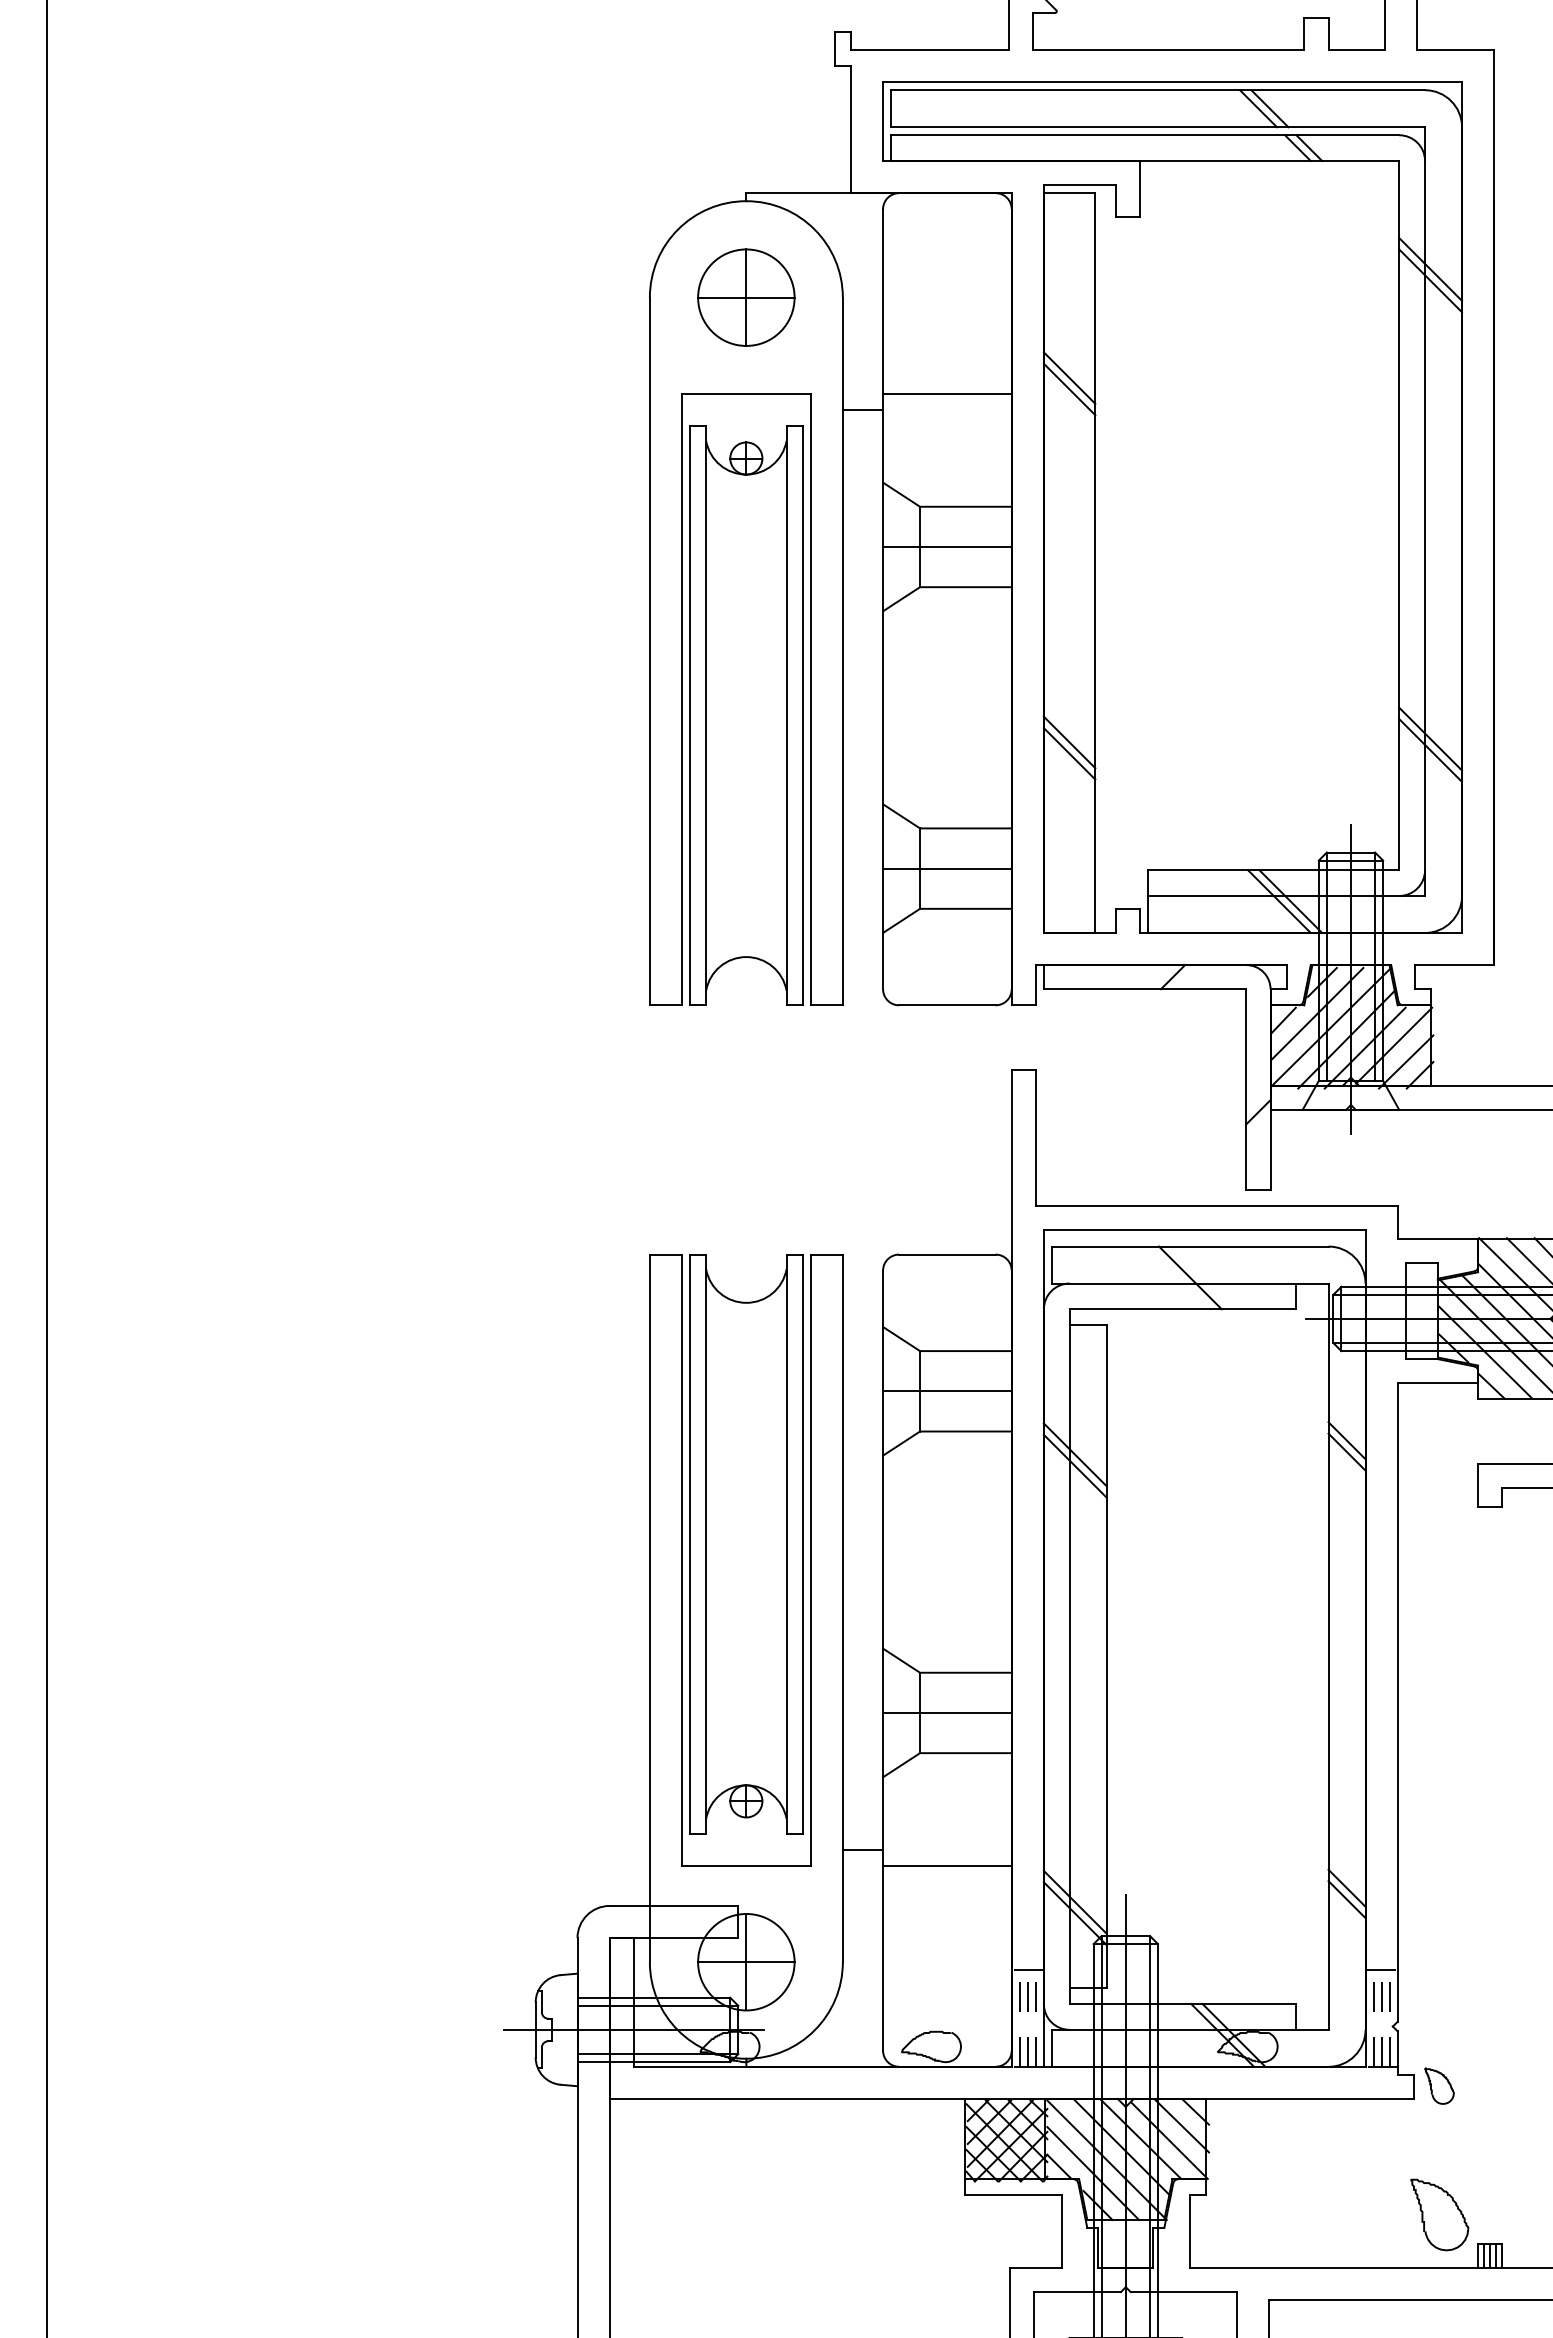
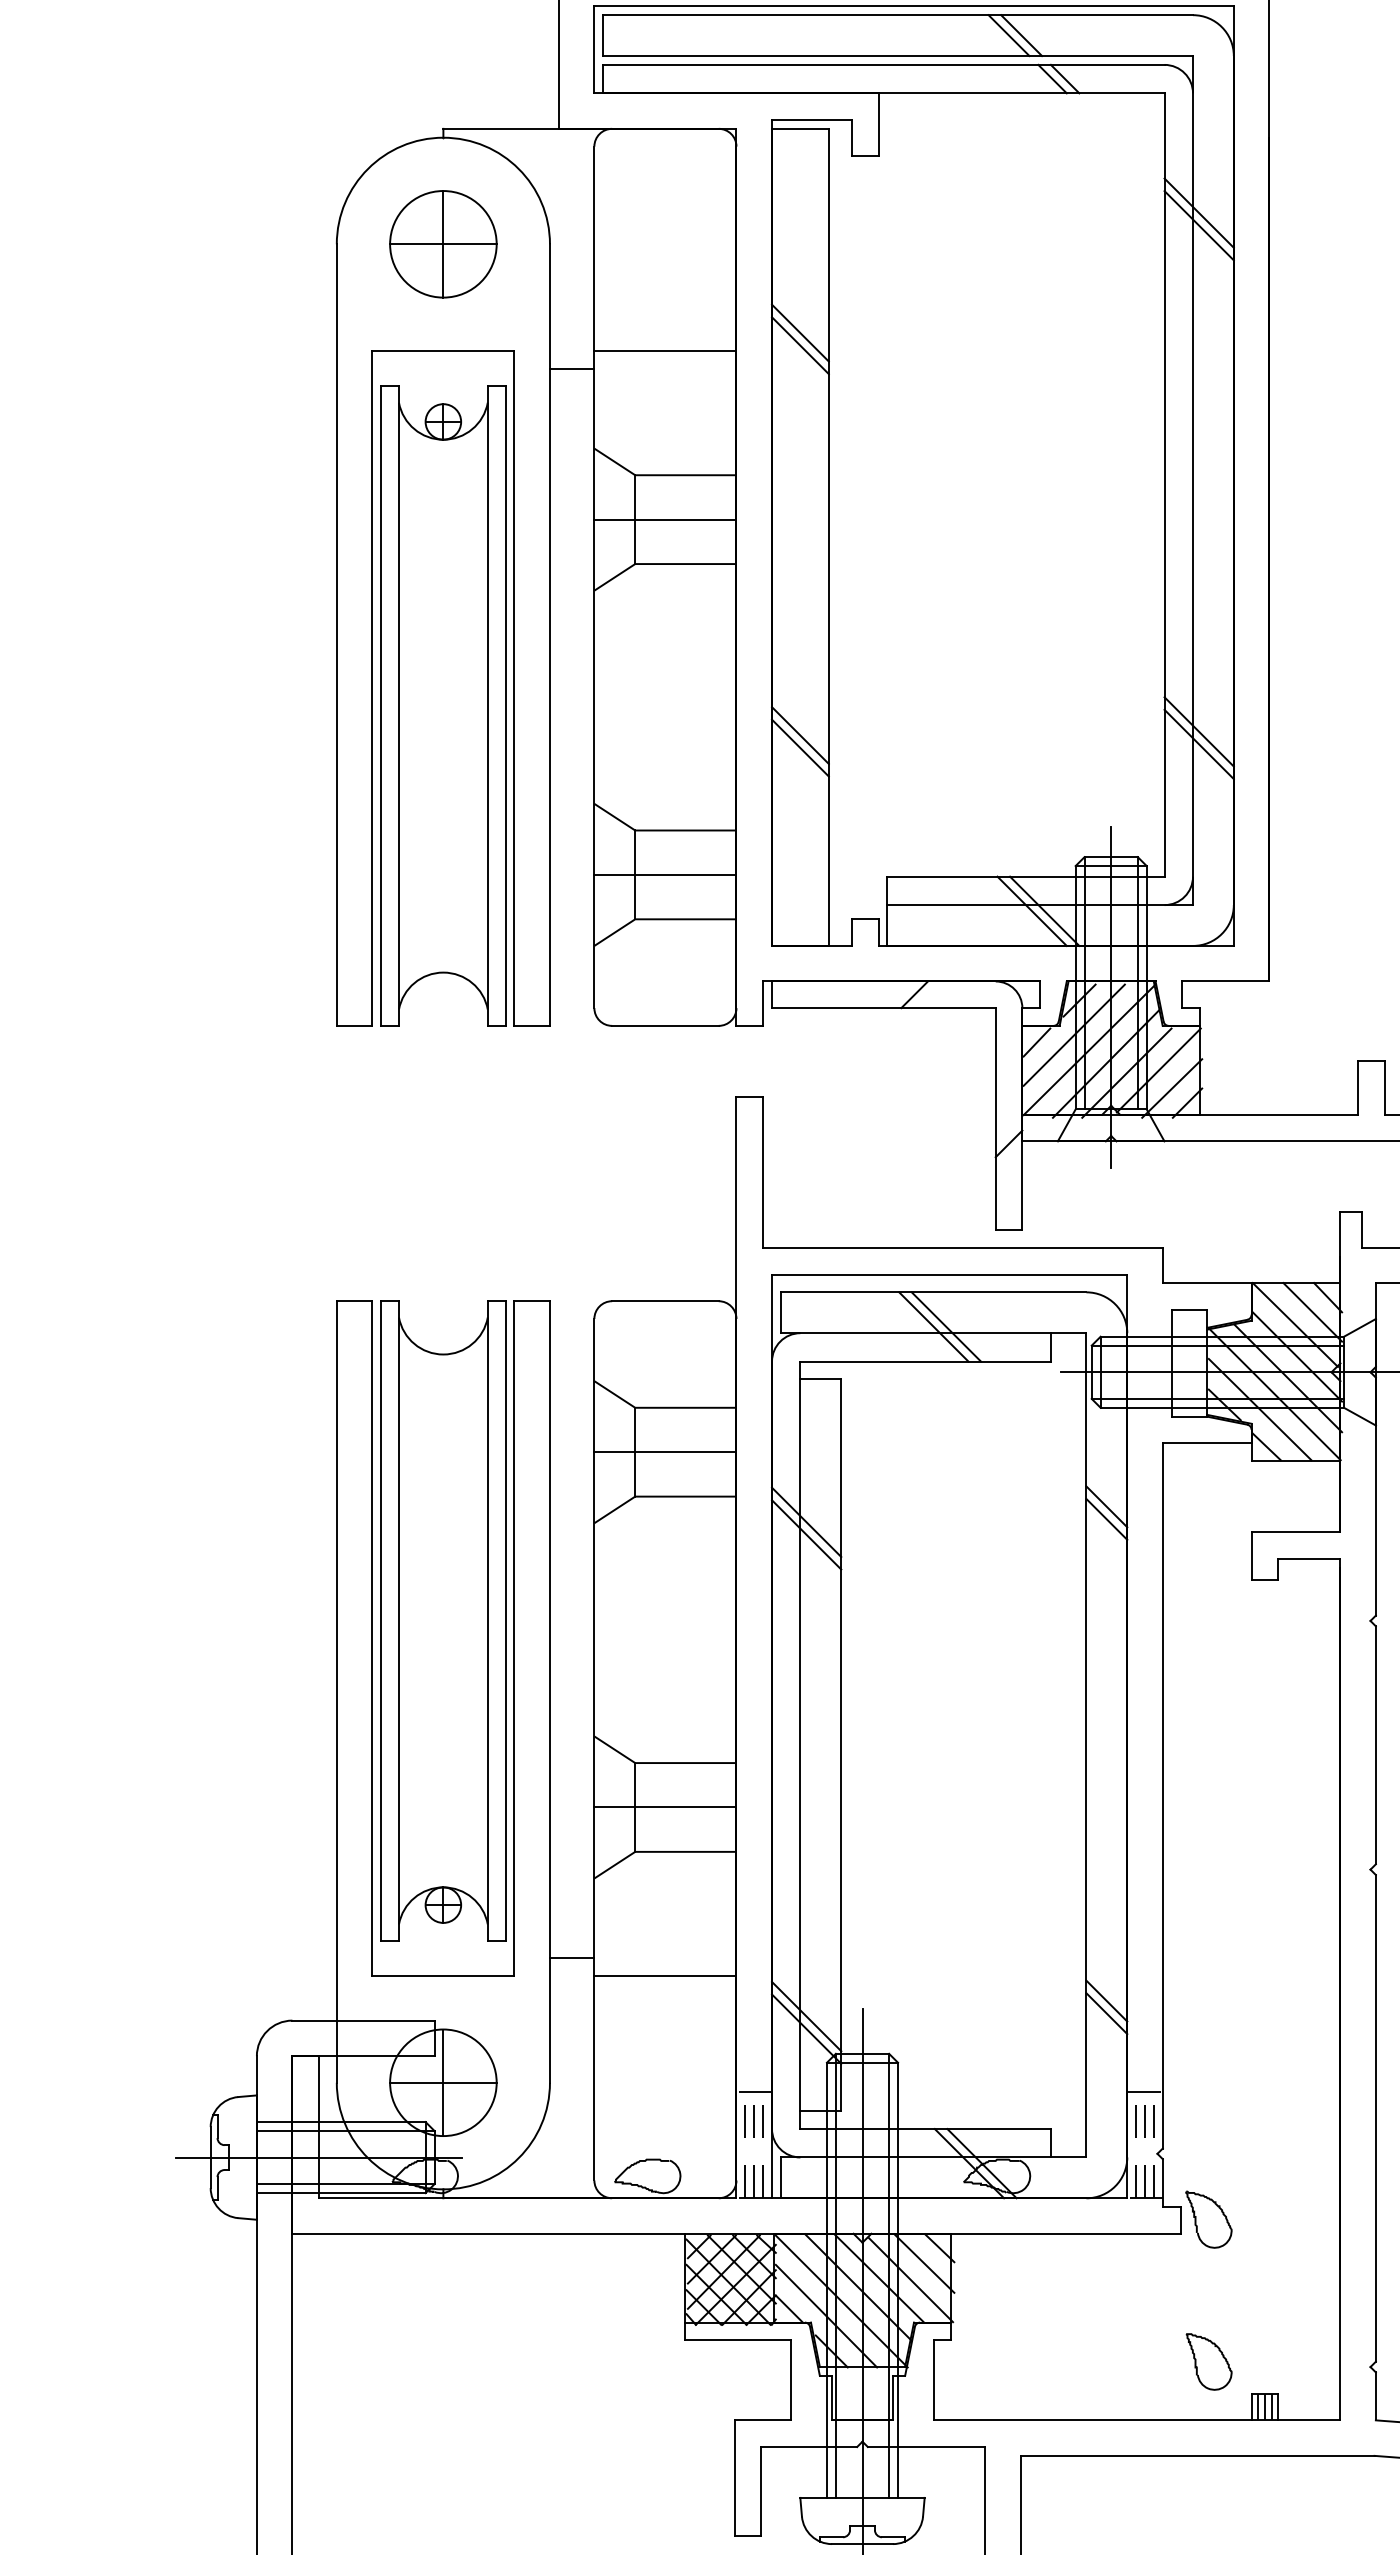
line: (1201, 1277) -> (946, 1326), added
part: (1439, 2085) -> (1208, 2218), size x1.43
part: (1439, 2214) -> (1208, 2361), size x0.71

